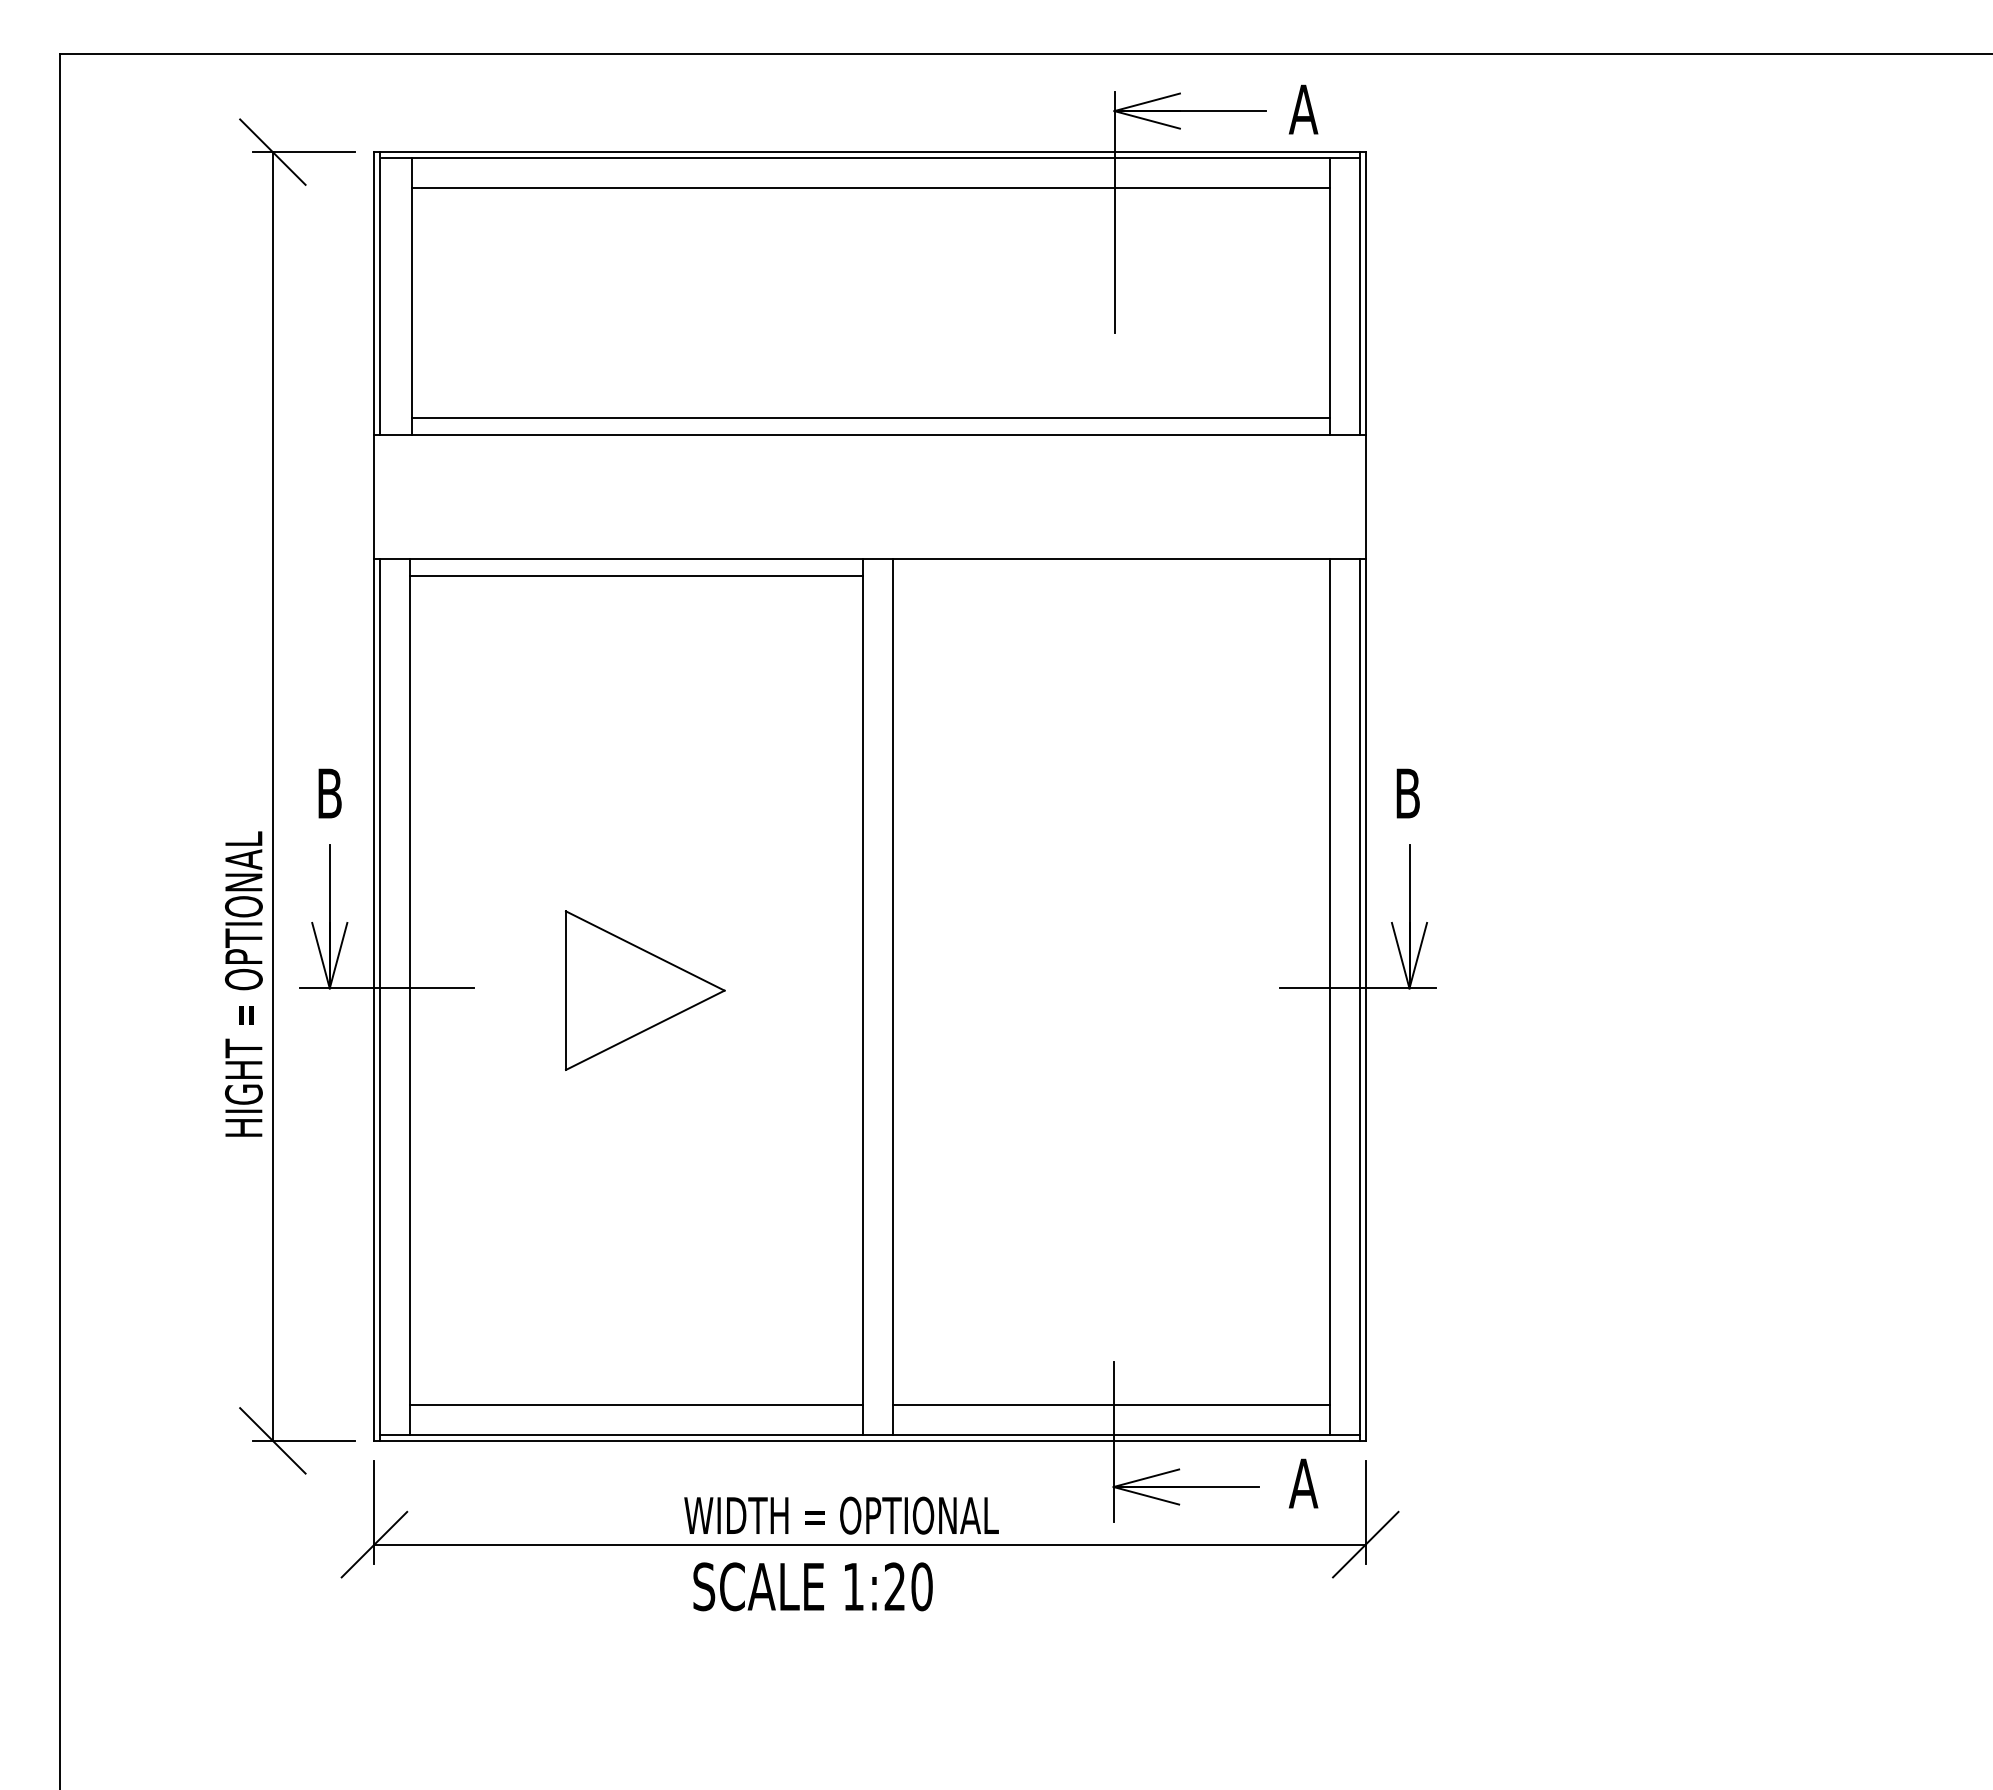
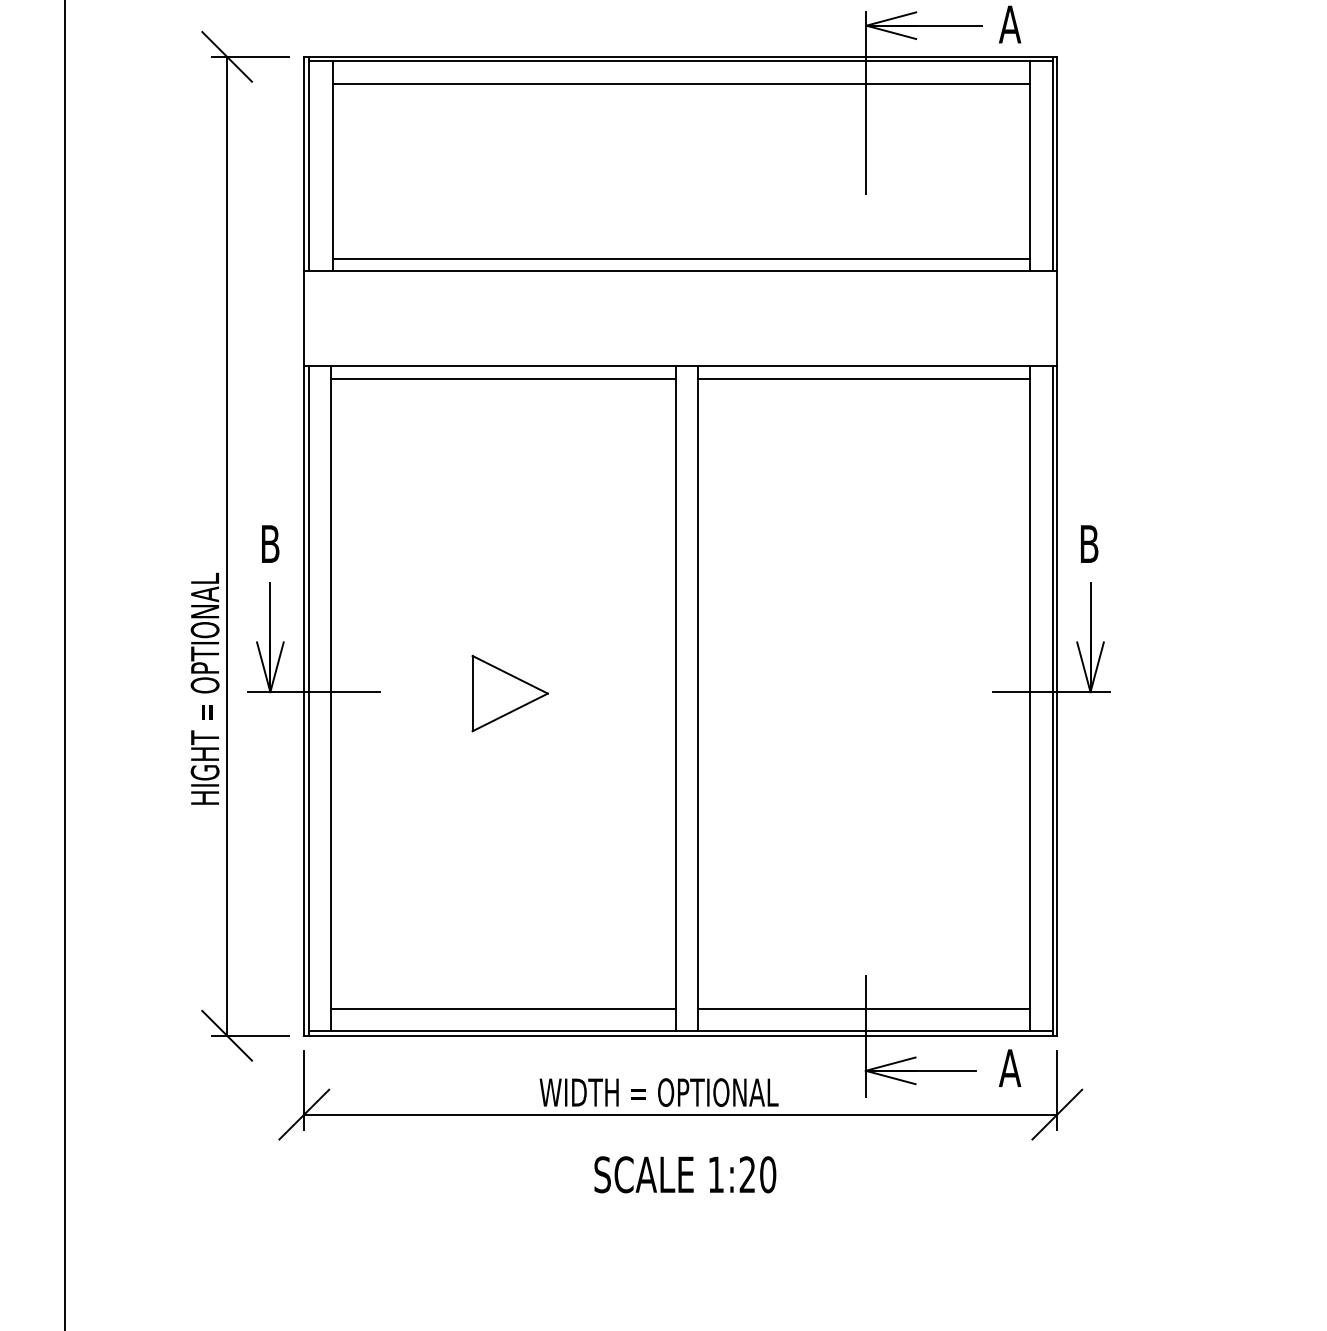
line: (1111, 575) -> (864, 378), added
part: (645, 989) -> (510, 692), size x0.62
text: (812, 1586) -> (684, 1174), moved

